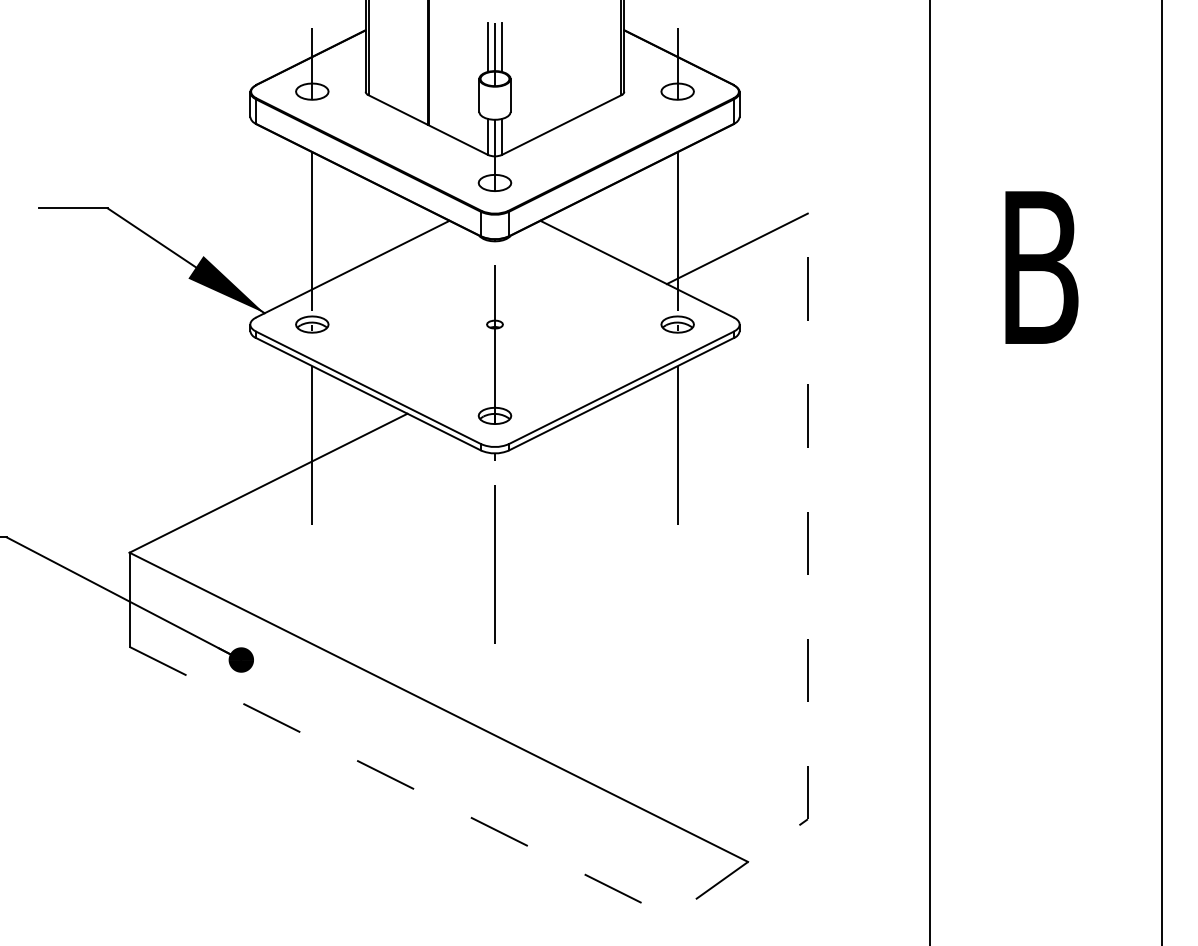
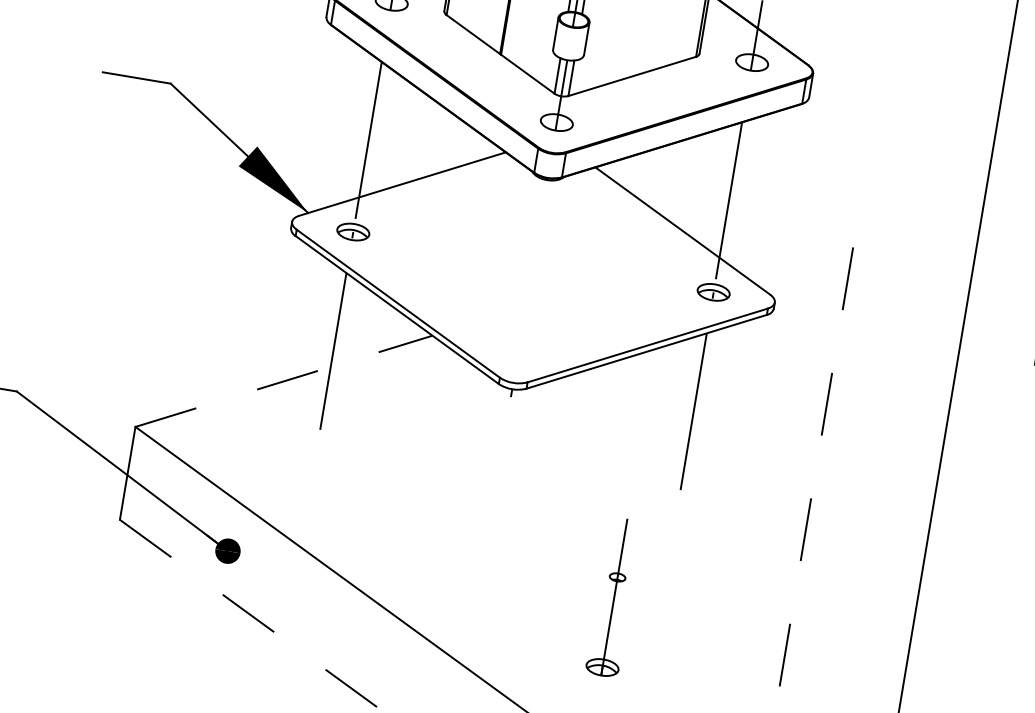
line: (736, 248) -> (784, 227), removed
part: (494, 344) -> (613, 596), moved
line: (269, 483) -> (284, 381), solid -> dashed
line: (494, 564) -> (493, 498), removed

